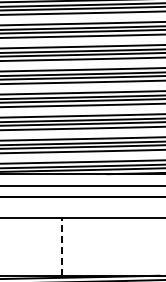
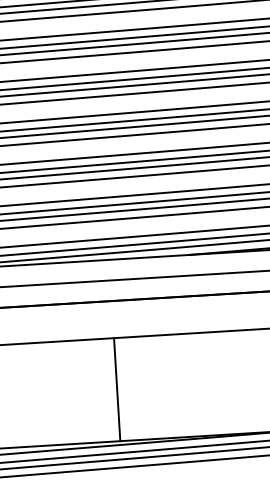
line: (62, 246) -> (117, 389), dashed -> solid

